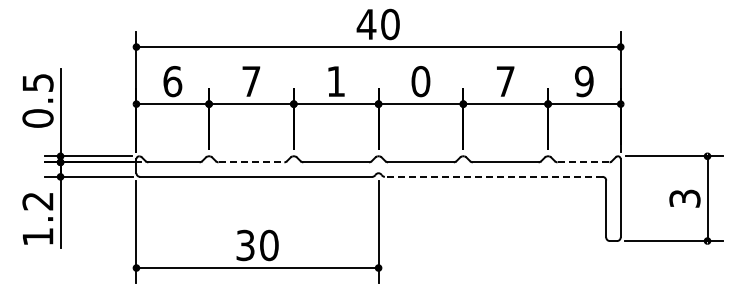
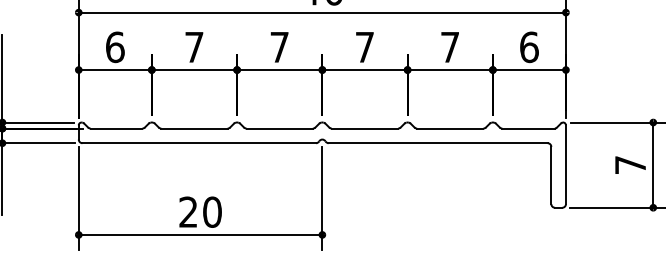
text: (335, 81) -> (279, 47), 1 -> 7
text: (420, 81) -> (364, 47), 0 -> 7
text: (584, 81) -> (529, 47), 9 -> 6
line: (251, 162) -> (194, 128), dashed -> solid
line: (584, 162) -> (529, 128), dashed -> solid
line: (493, 176) -> (437, 142), dashed -> solid
text: (684, 198) -> (630, 164), 3 -> 7
text: (245, 245) -> (188, 212), 30 -> 20

